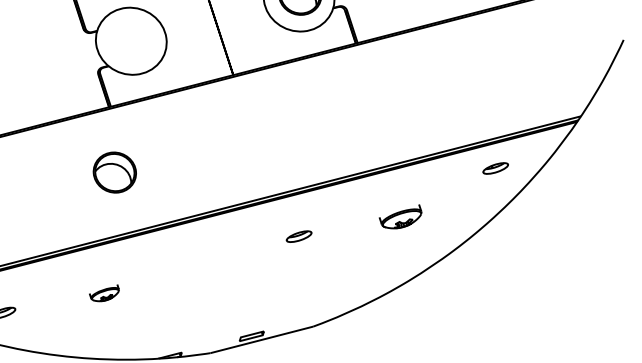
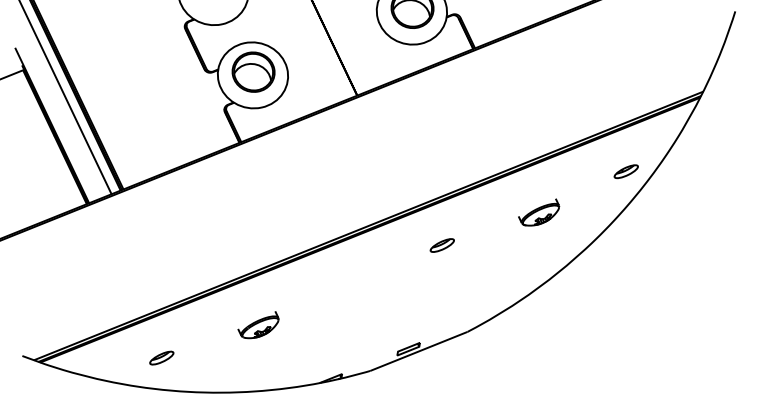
part: (494, 168) -> (625, 171), moved
part: (114, 171) -> (253, 71), moved
part: (104, 292) -> (258, 325), size x1.43

